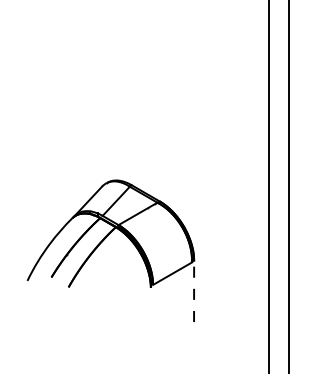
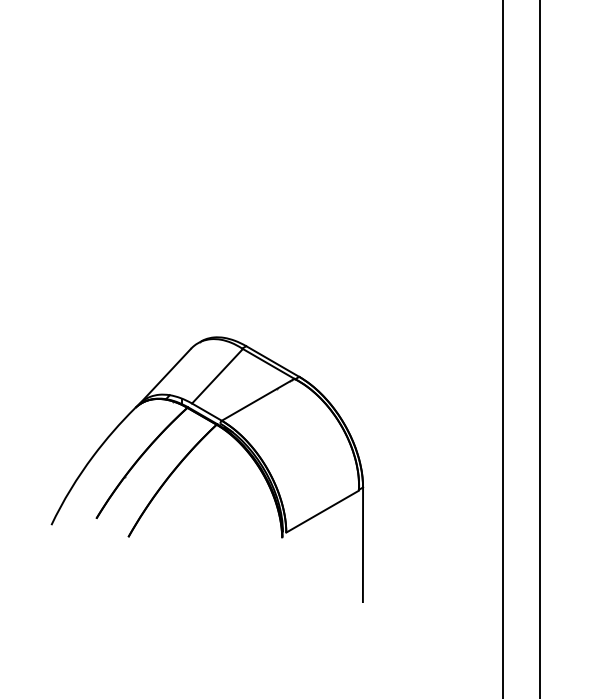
line: (194, 291) -> (363, 544), dashed -> solid

